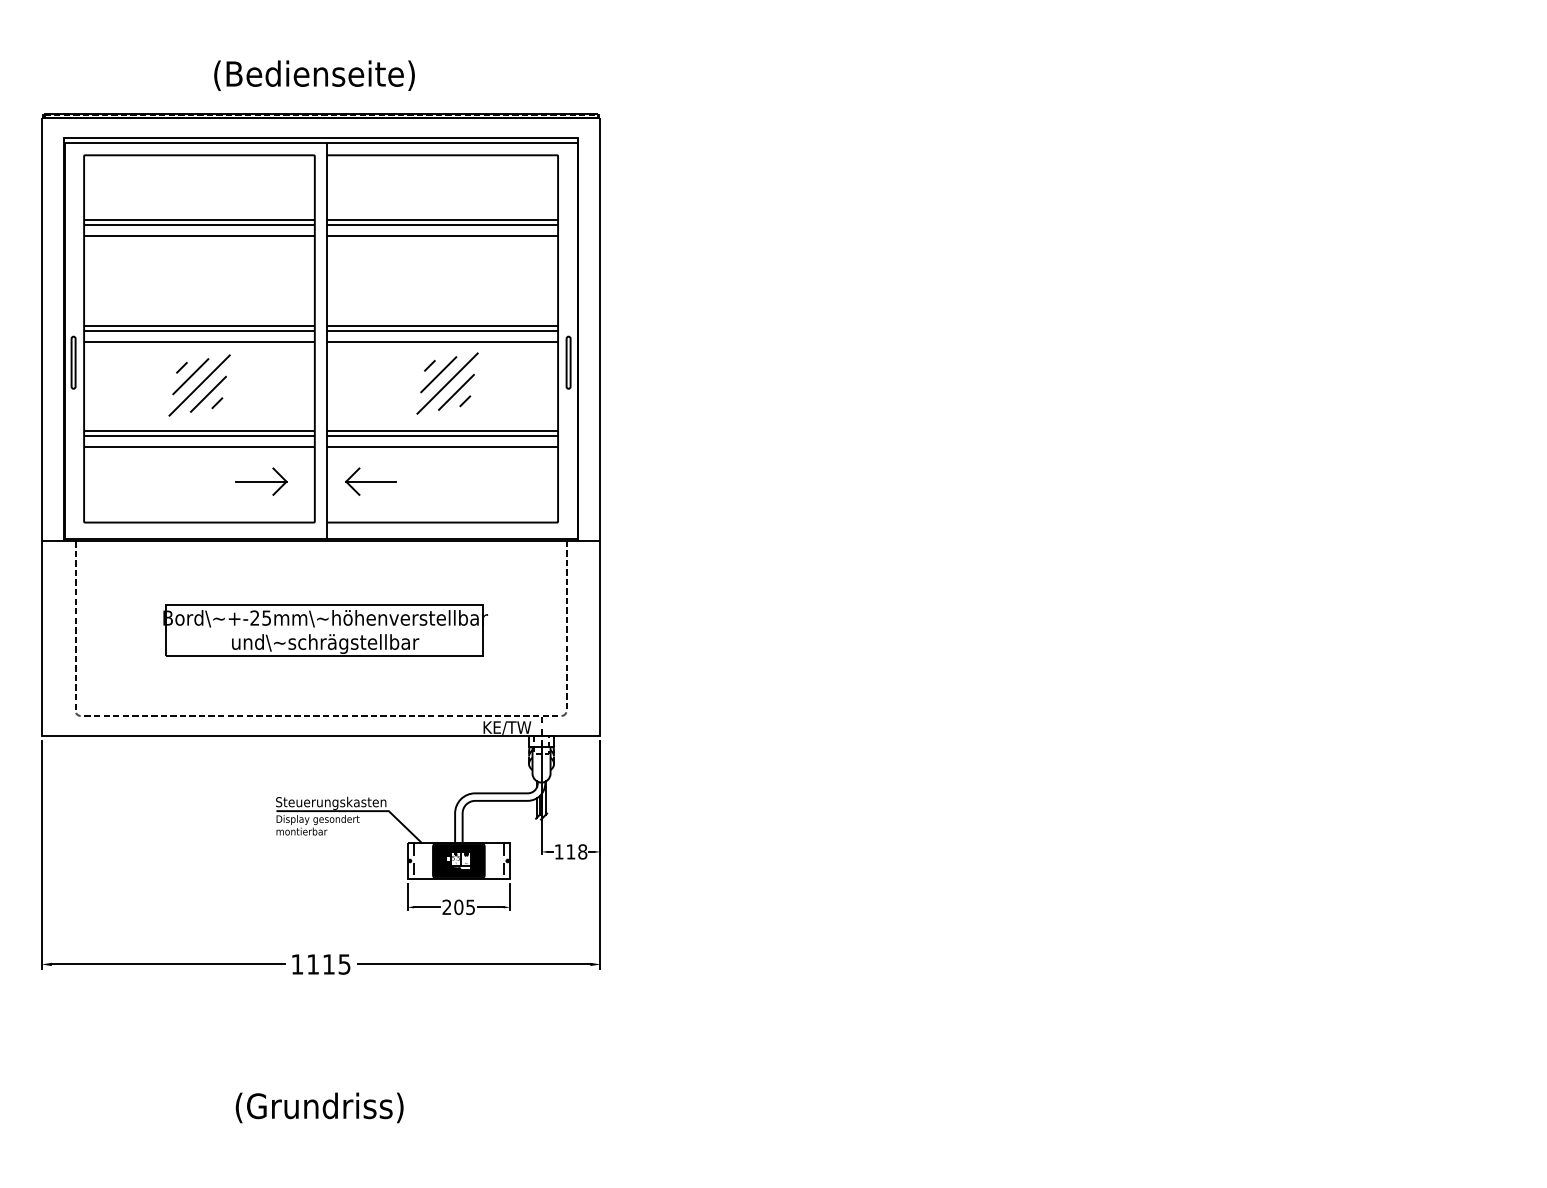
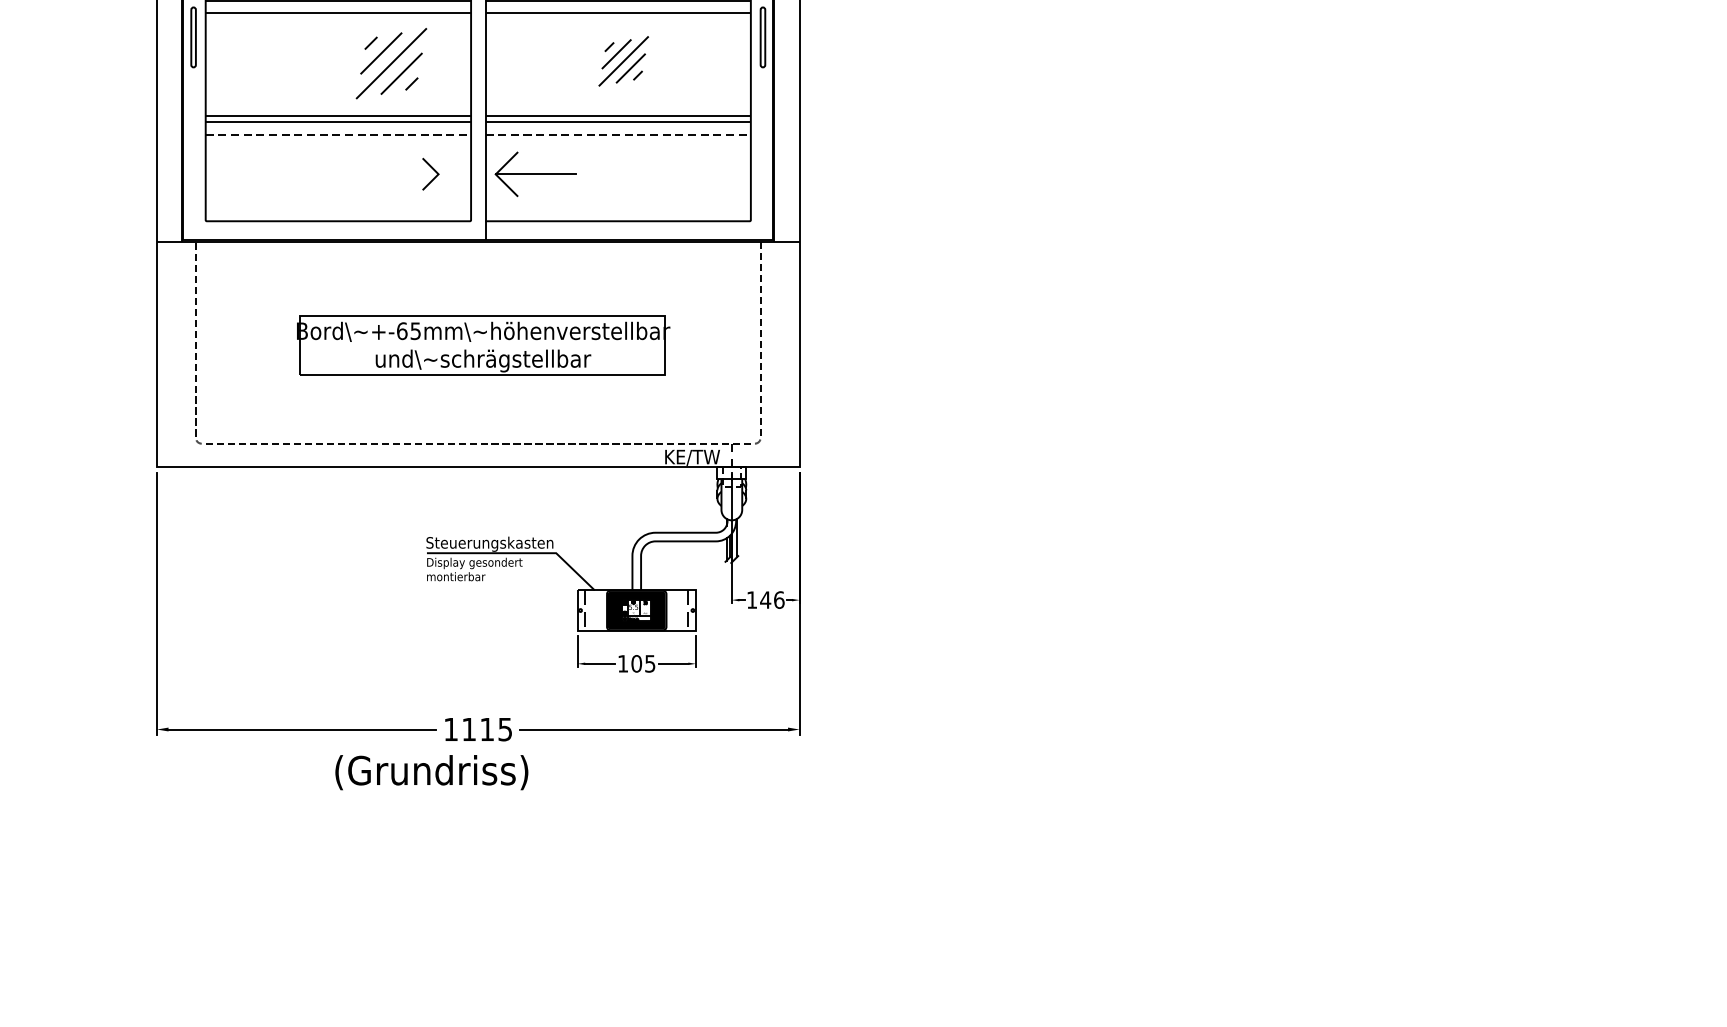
part: (447, 383) -> (623, 61), size x0.7
part: (199, 385) -> (391, 63), moved
line: (199, 447) -> (338, 134), solid -> dashed
line: (443, 447) -> (619, 134), solid -> dashed
line: (261, 481) -> (409, 174), removed
part: (370, 481) -> (535, 174), size x1.4
text: (254, 617) -> (401, 330), +-25mm -> +-65mm
text: (576, 851) -> (772, 599), 118 -> 146
text: (446, 906) -> (622, 662), 205 -> 105
text: (319, 1107) -> (431, 772), moved

